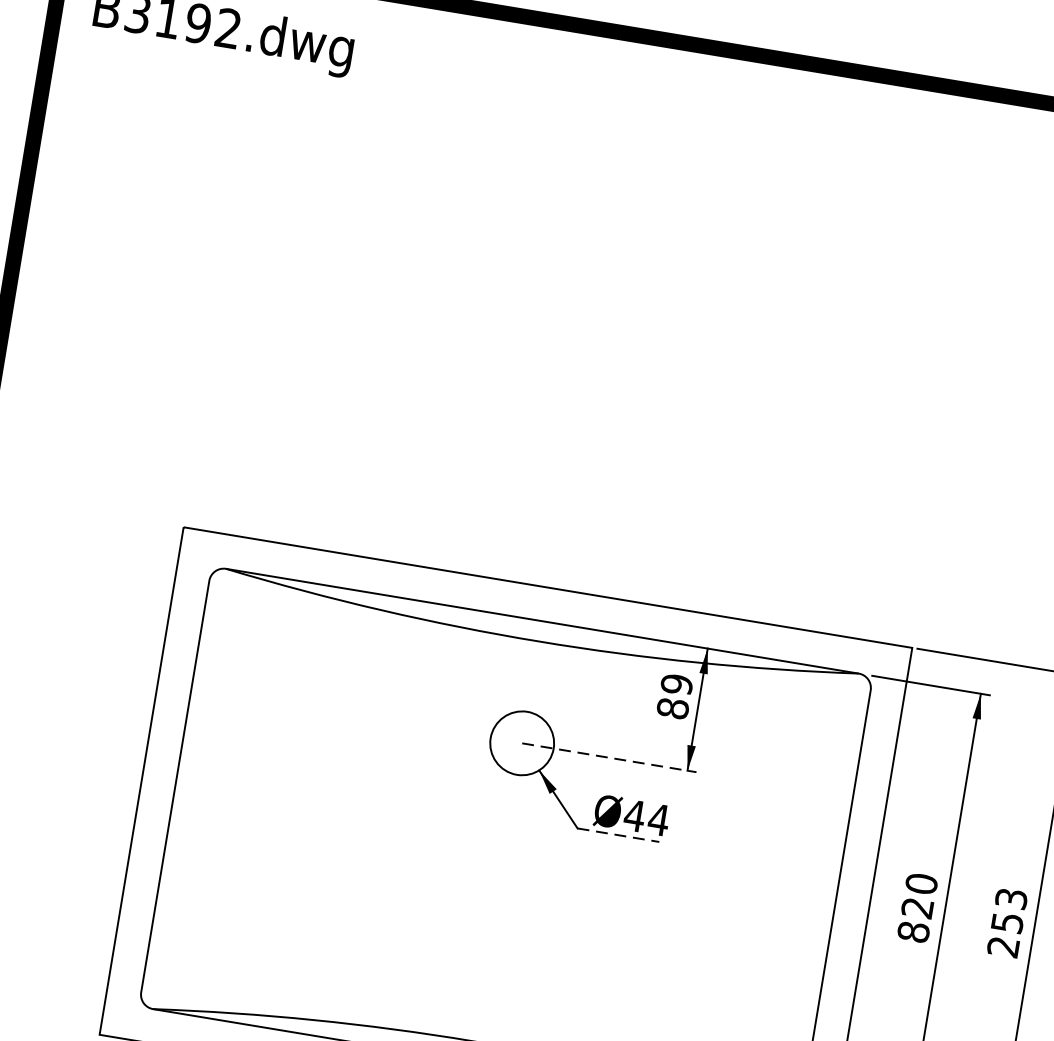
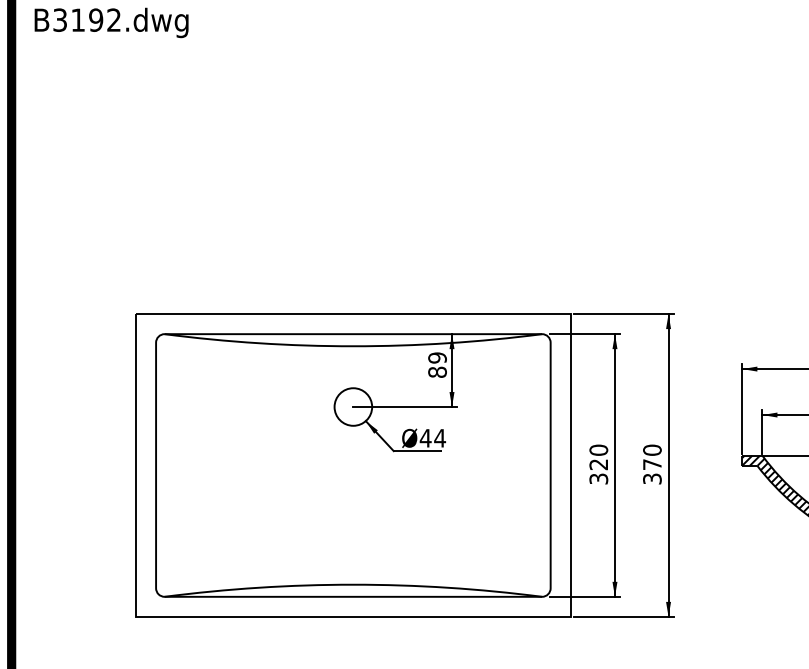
line: (609, 758) -> (405, 407), dashed -> solid
line: (619, 835) -> (418, 451), dashed -> solid
text: (1007, 922) -> (652, 464), 253 -> 370
text: (913, 931) -> (598, 478), 820 -> 320

